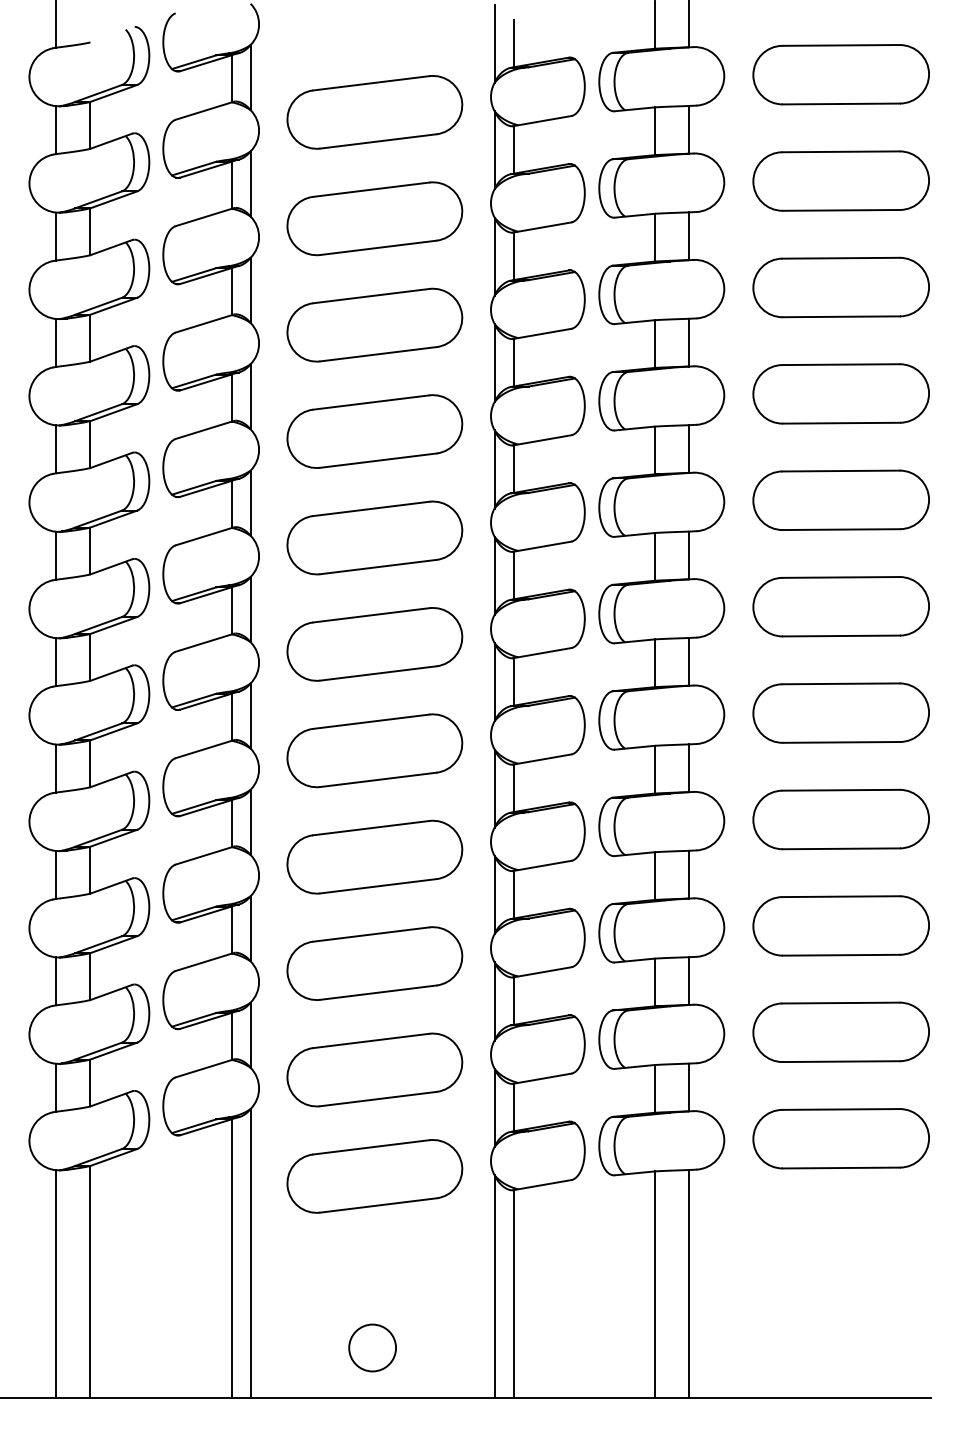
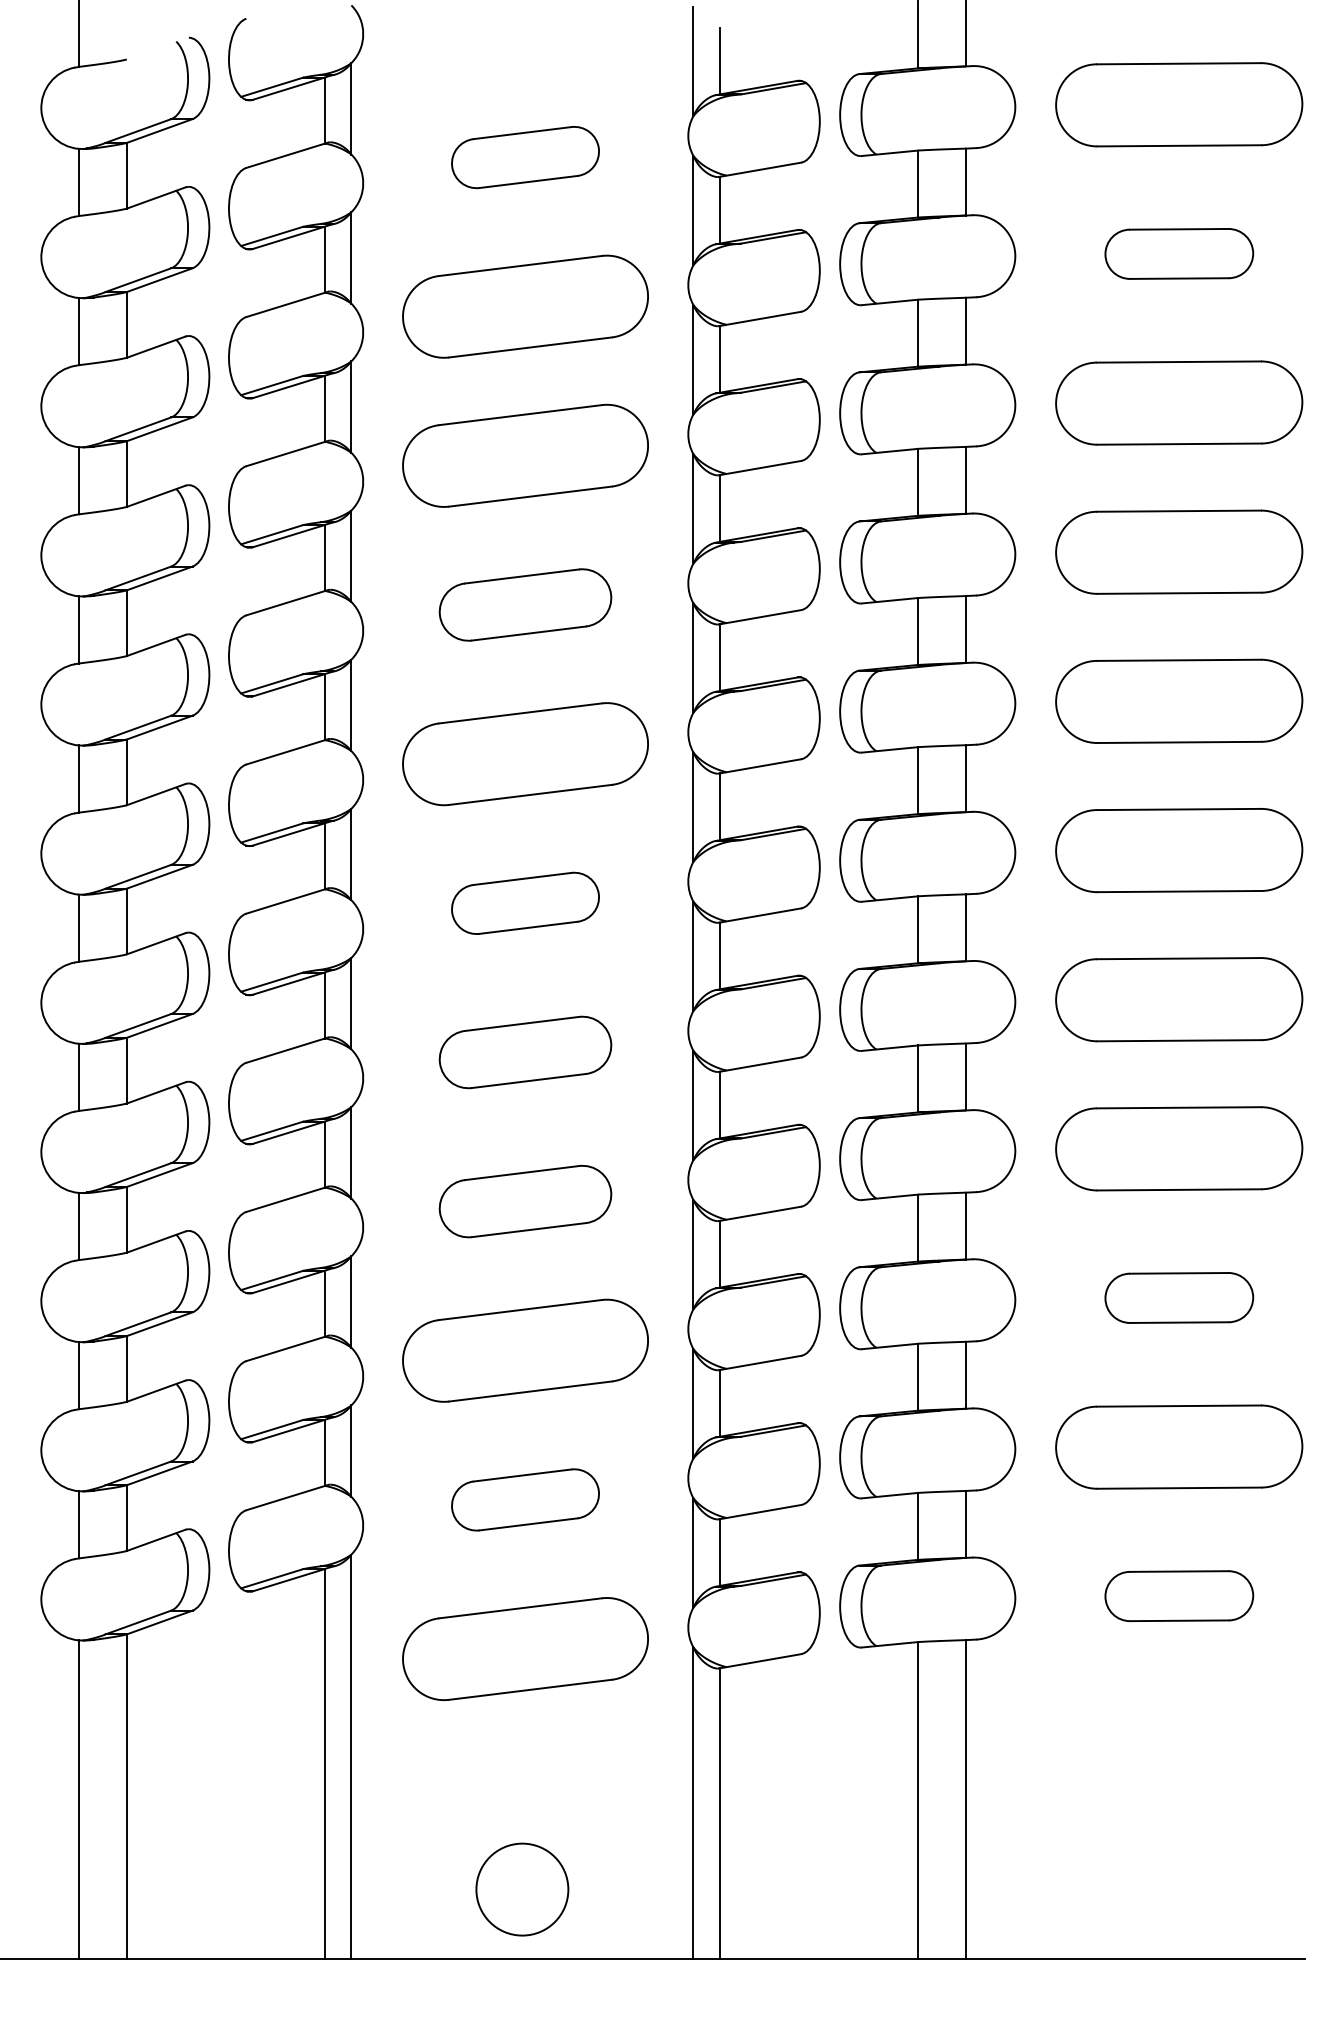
part: (374, 112) -> (525, 157), size x0.6
part: (841, 180) -> (1179, 253), size x0.6
part: (374, 431) -> (525, 604), size x0.7
part: (374, 644) -> (525, 903), size x0.6
part: (374, 750) -> (525, 1052), size x0.7
part: (374, 857) -> (525, 1201), size x0.7
part: (841, 925) -> (1179, 1297), size x0.6
part: (374, 1069) -> (525, 1499), size x0.6
part: (841, 1138) -> (1179, 1595), size x0.6
circle: (372, 1347) -> (522, 1889), size x1.4

